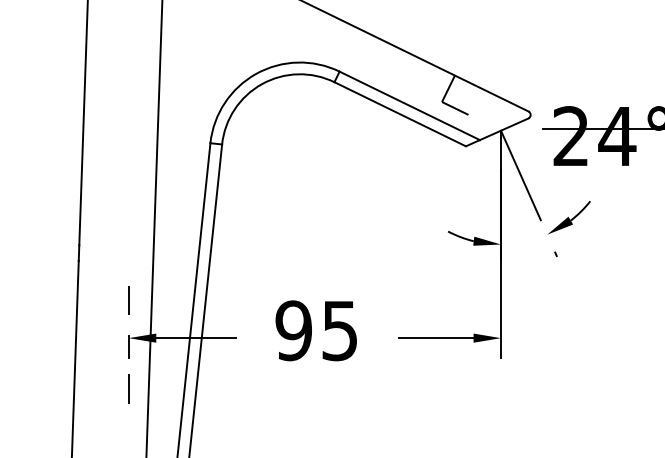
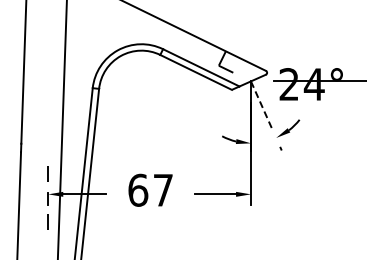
line: (520, 174) -> (261, 105), solid -> dashed
text: (316, 329) -> (150, 189), 95 -> 67

